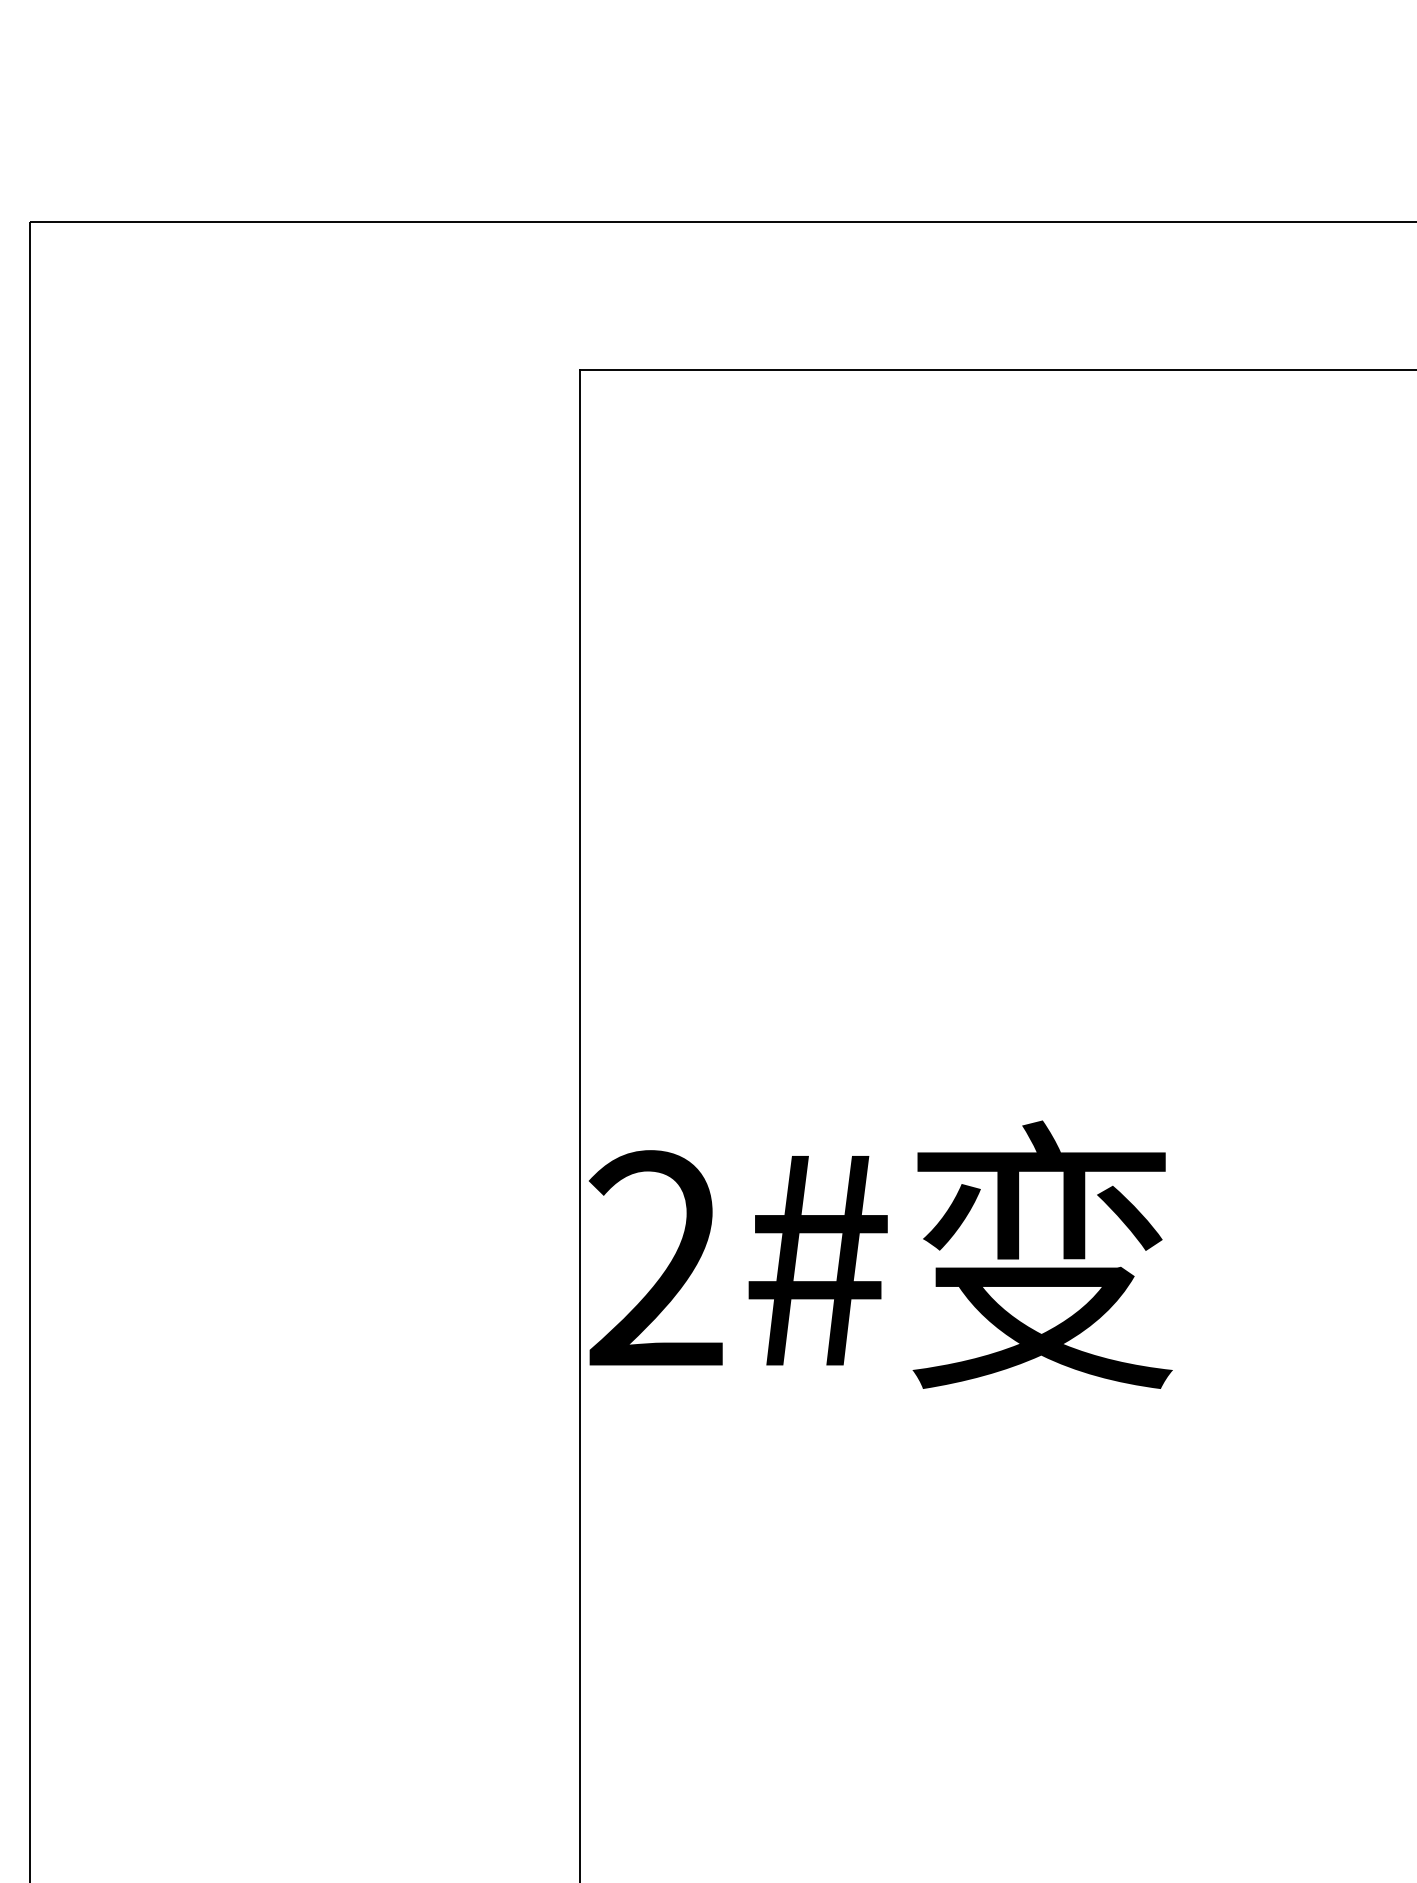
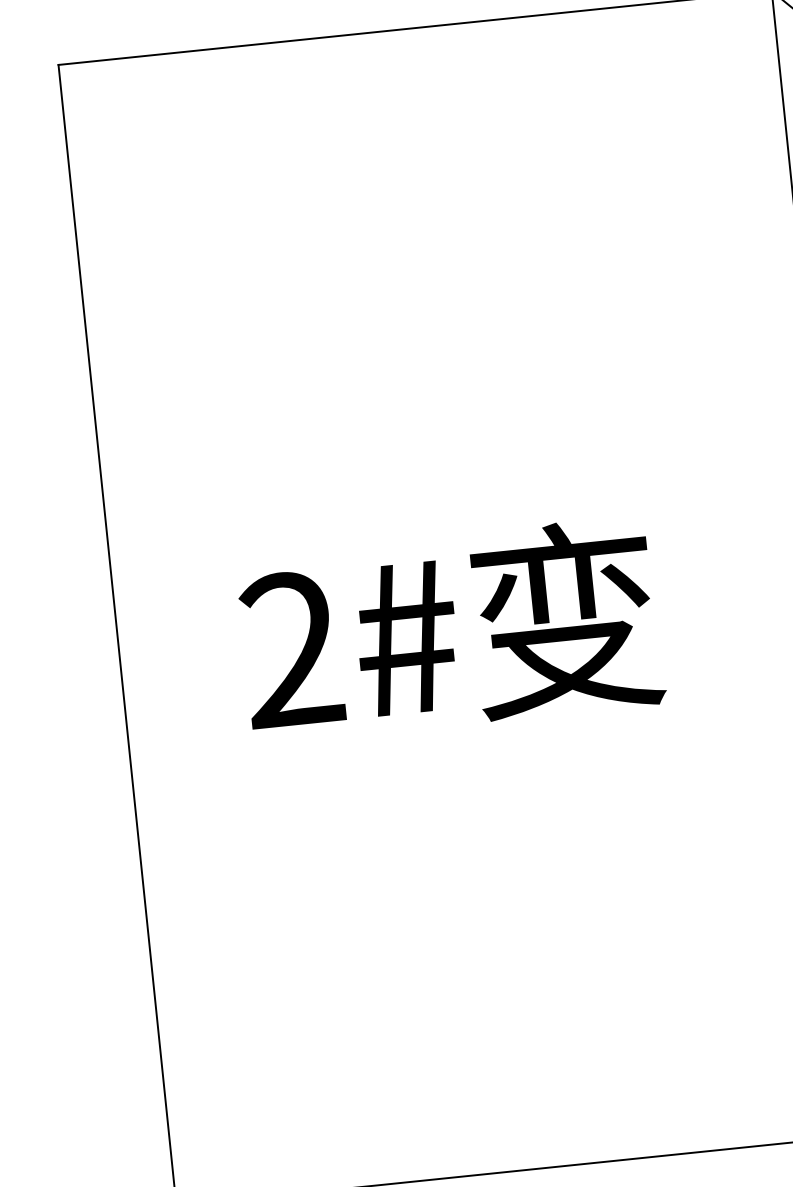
text: (880, 1254) -> (450, 629), moved

